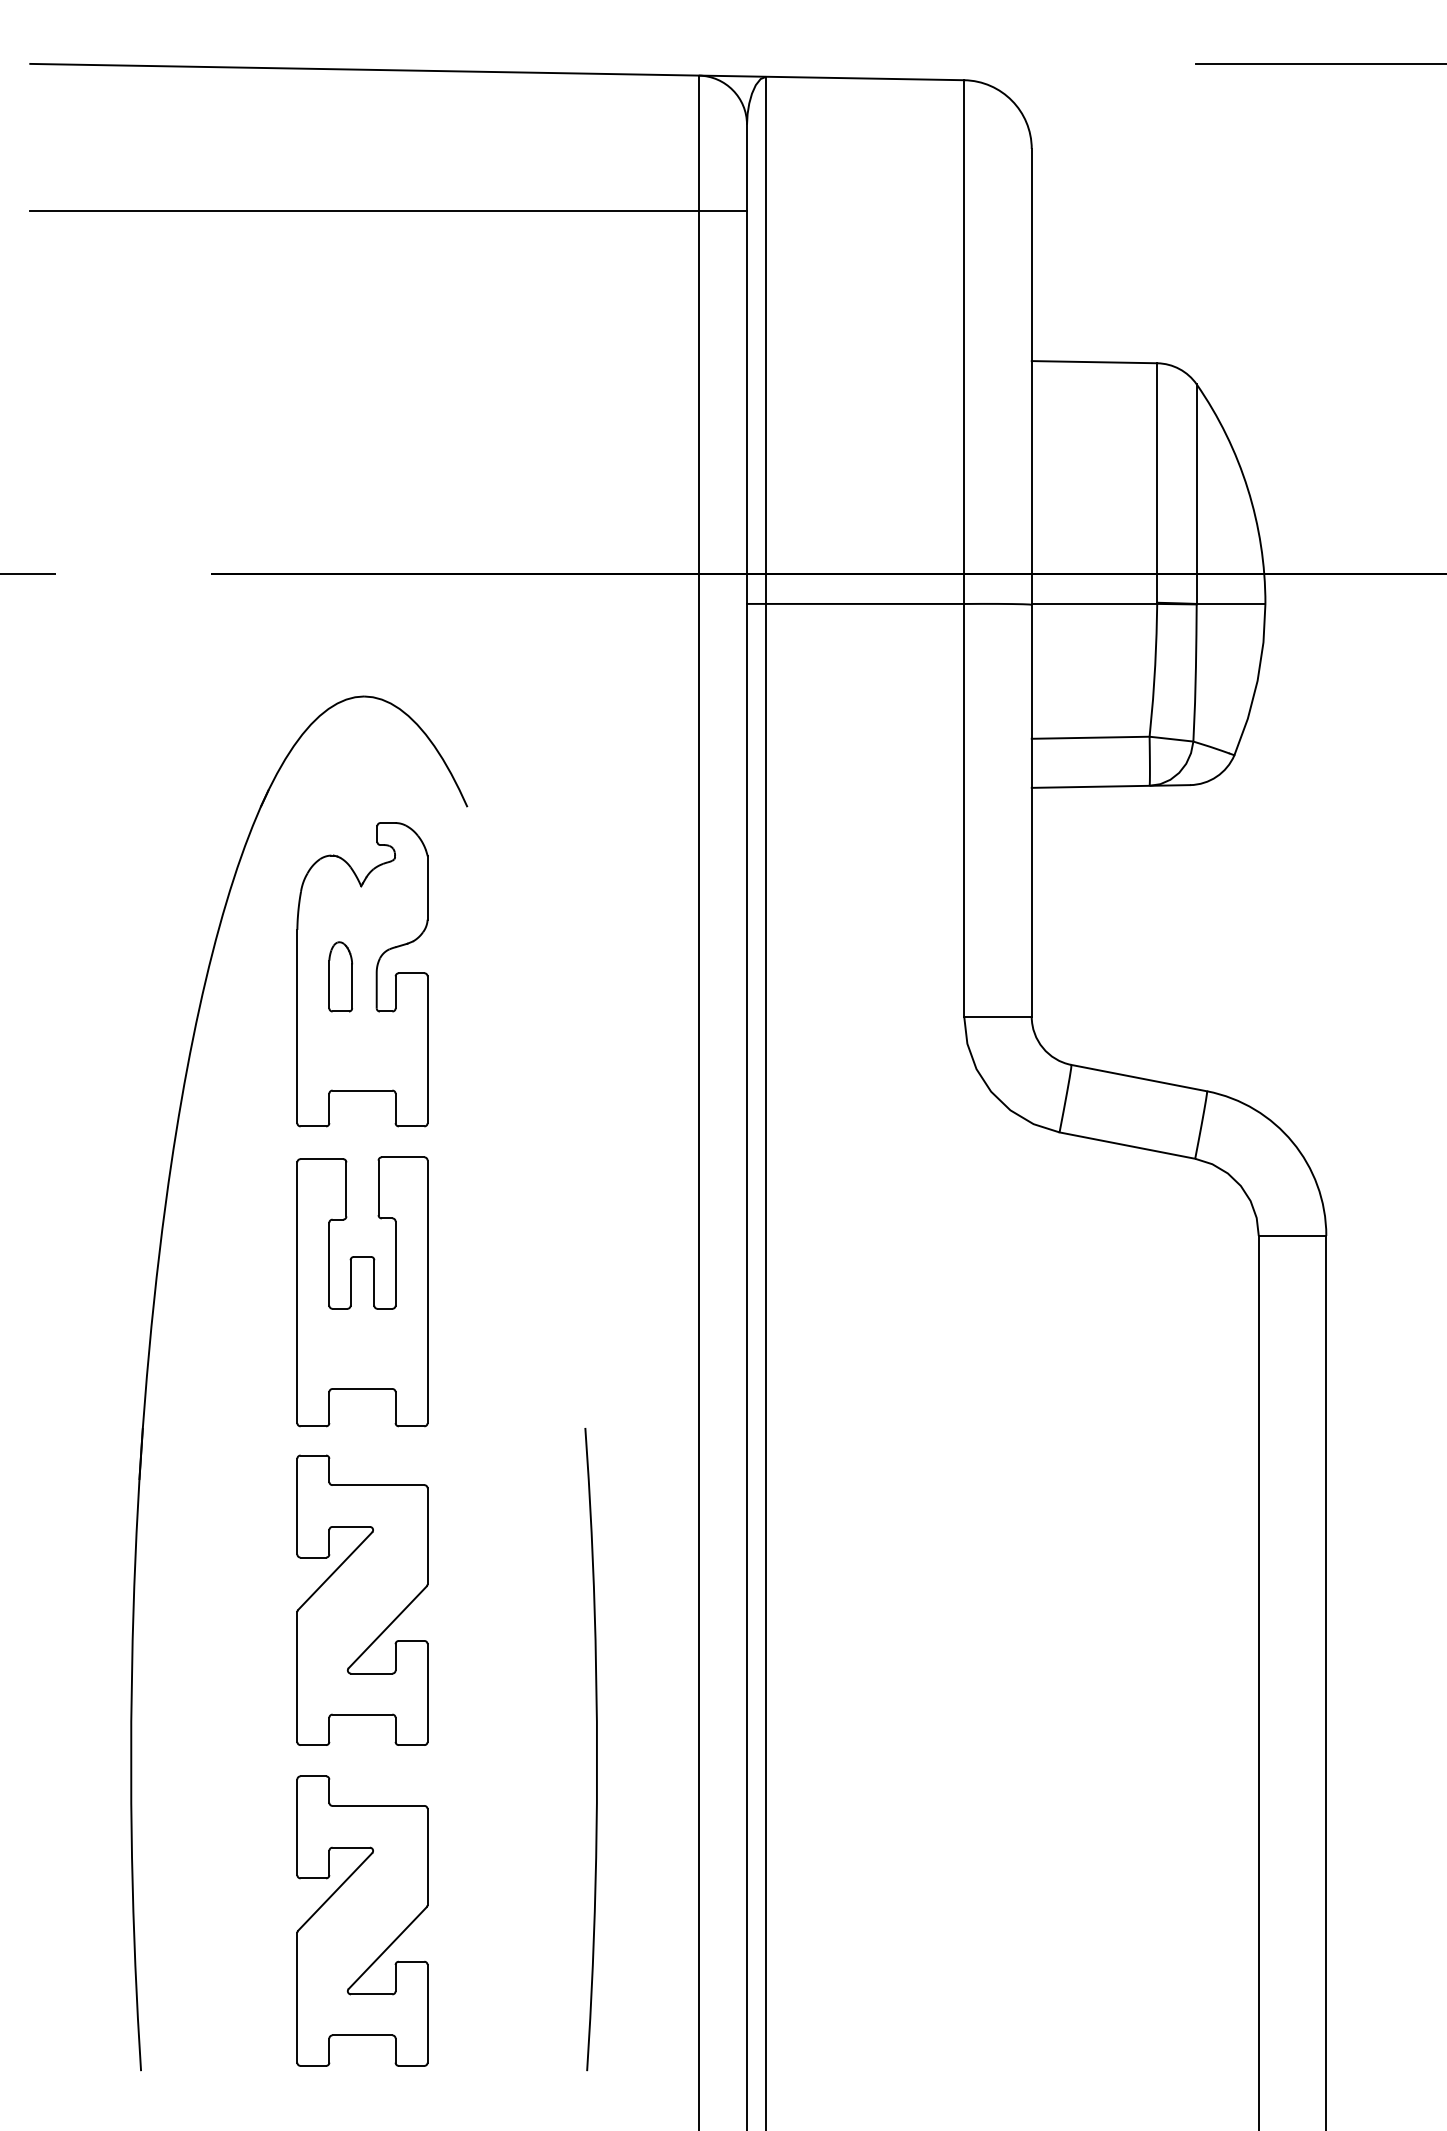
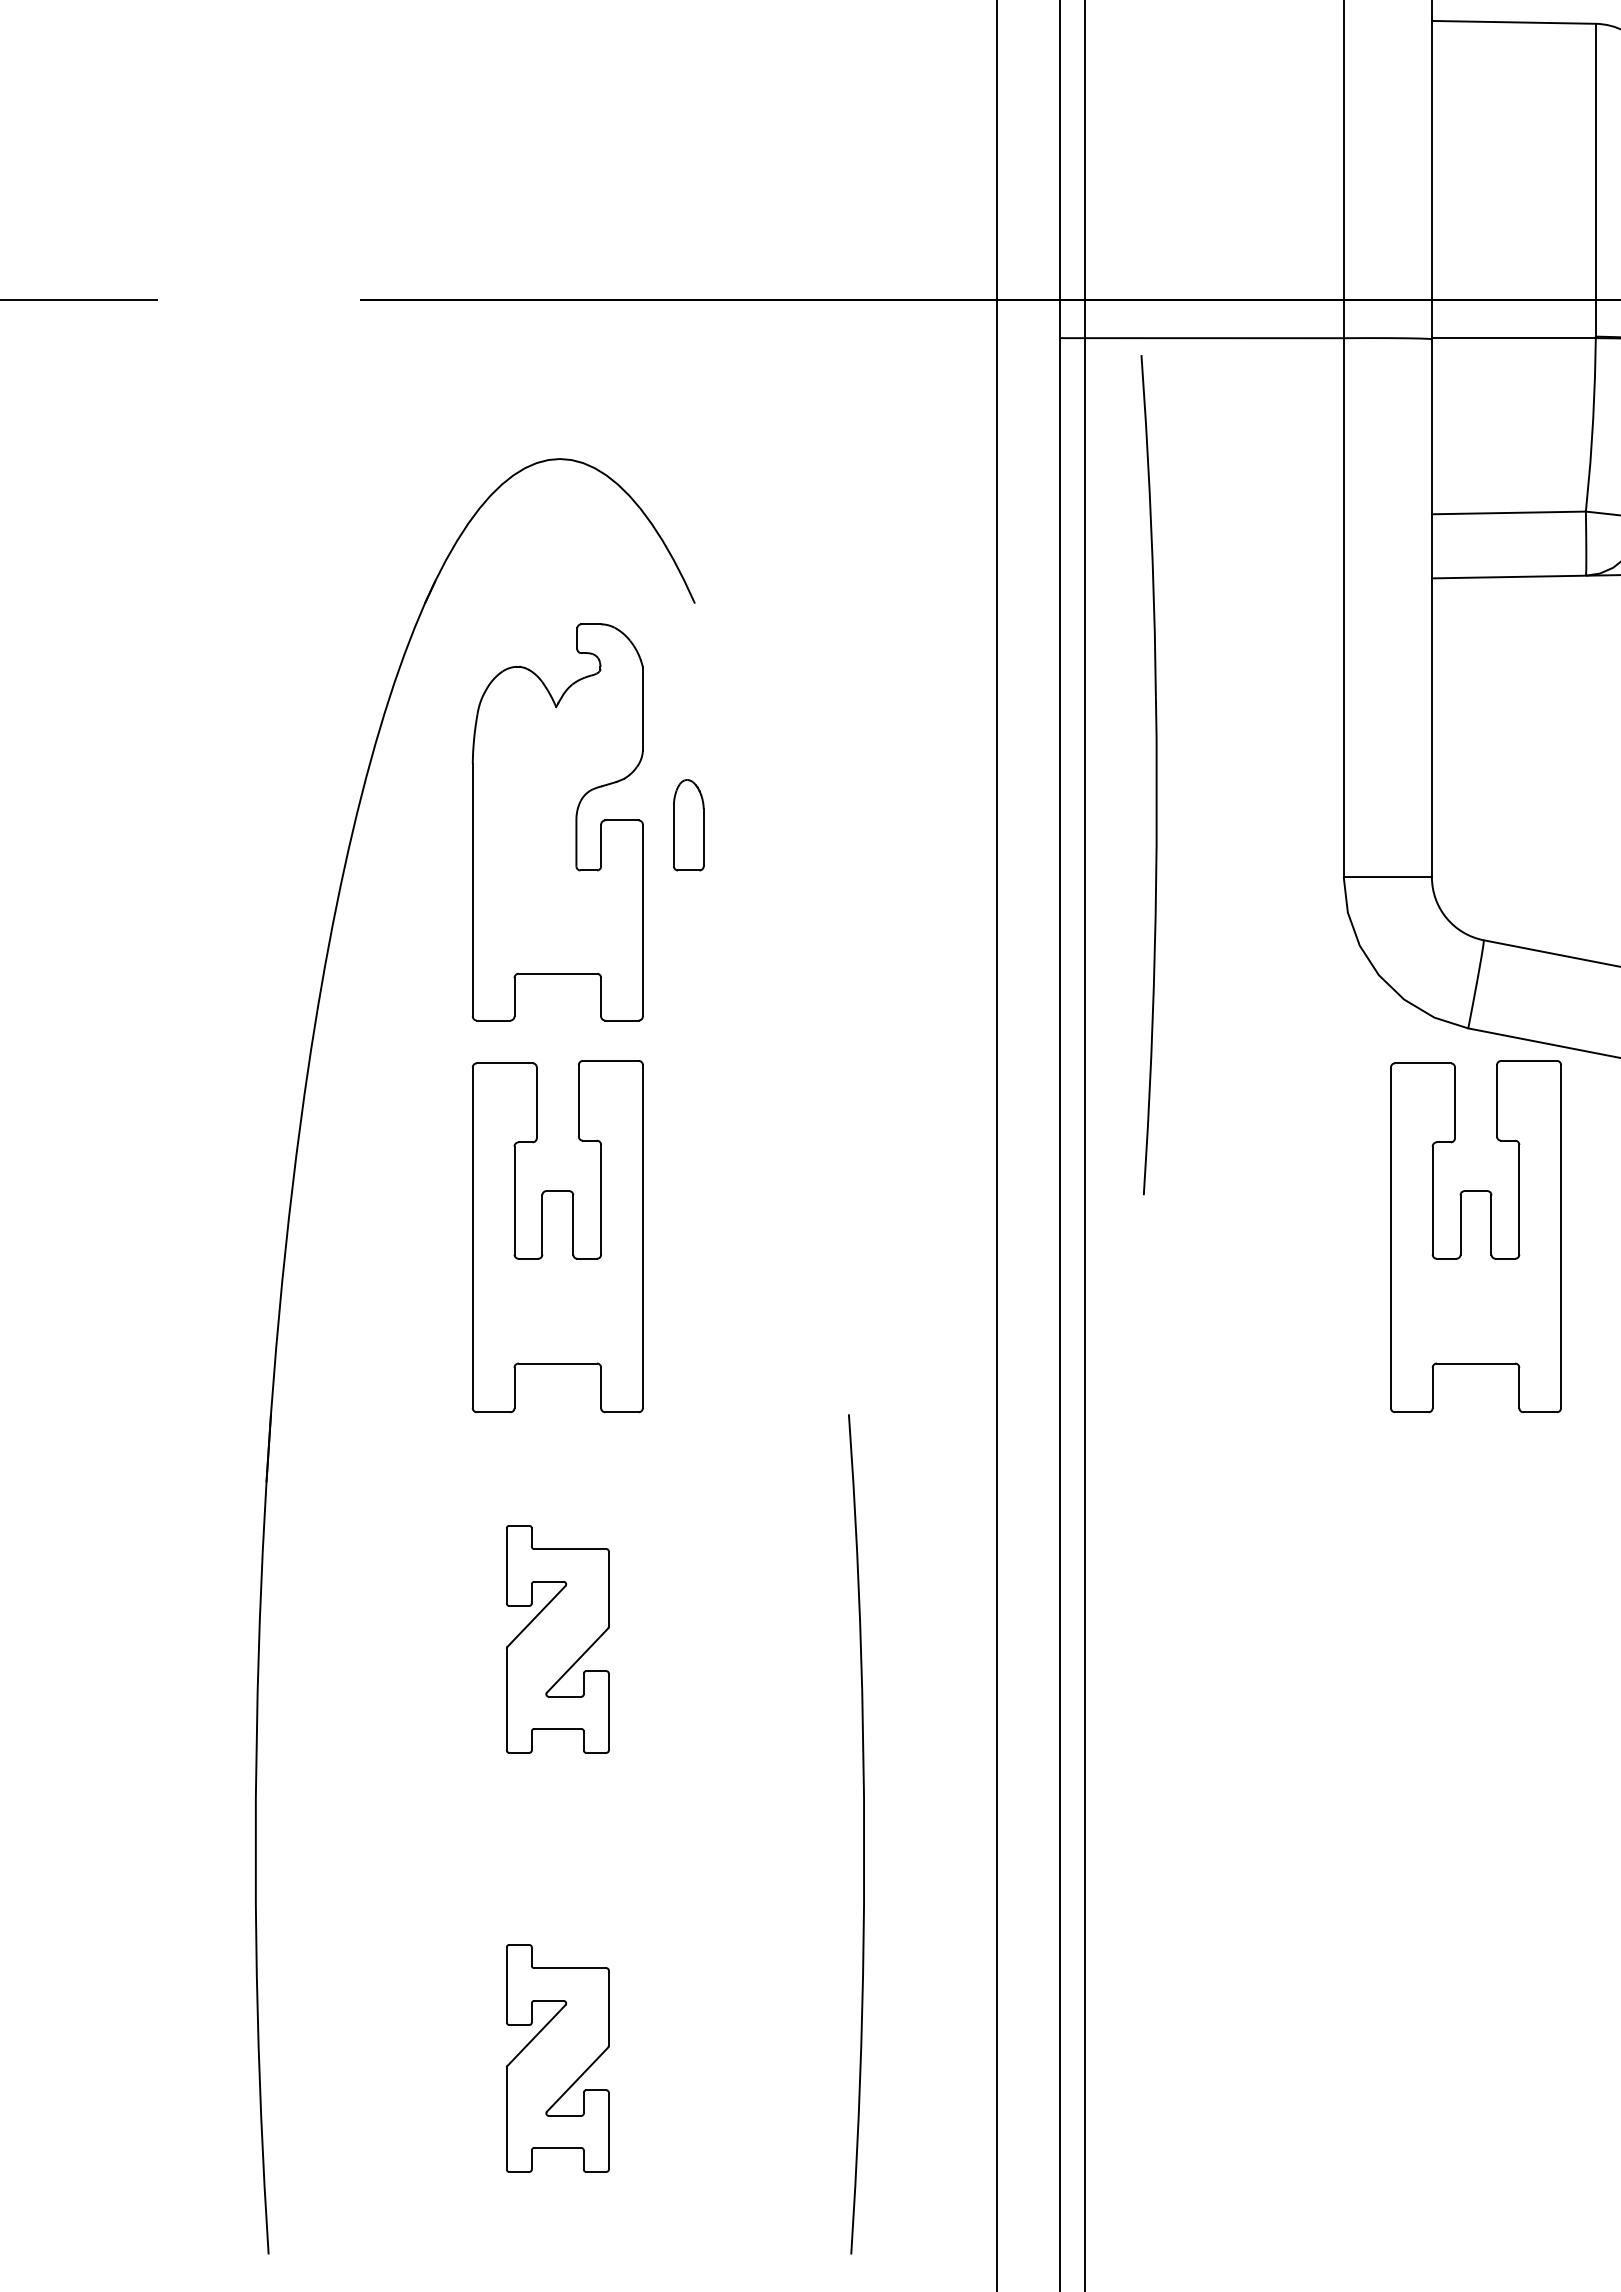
curve: (820, 938) -> (1156, 775), added
part: (340, 976) -> (688, 824), moved
part: (1065, 1291) -> (1476, 1236), added
part: (362, 1599) -> (557, 1638), size x0.6
part: (362, 1920) -> (557, 2057), size x0.6

